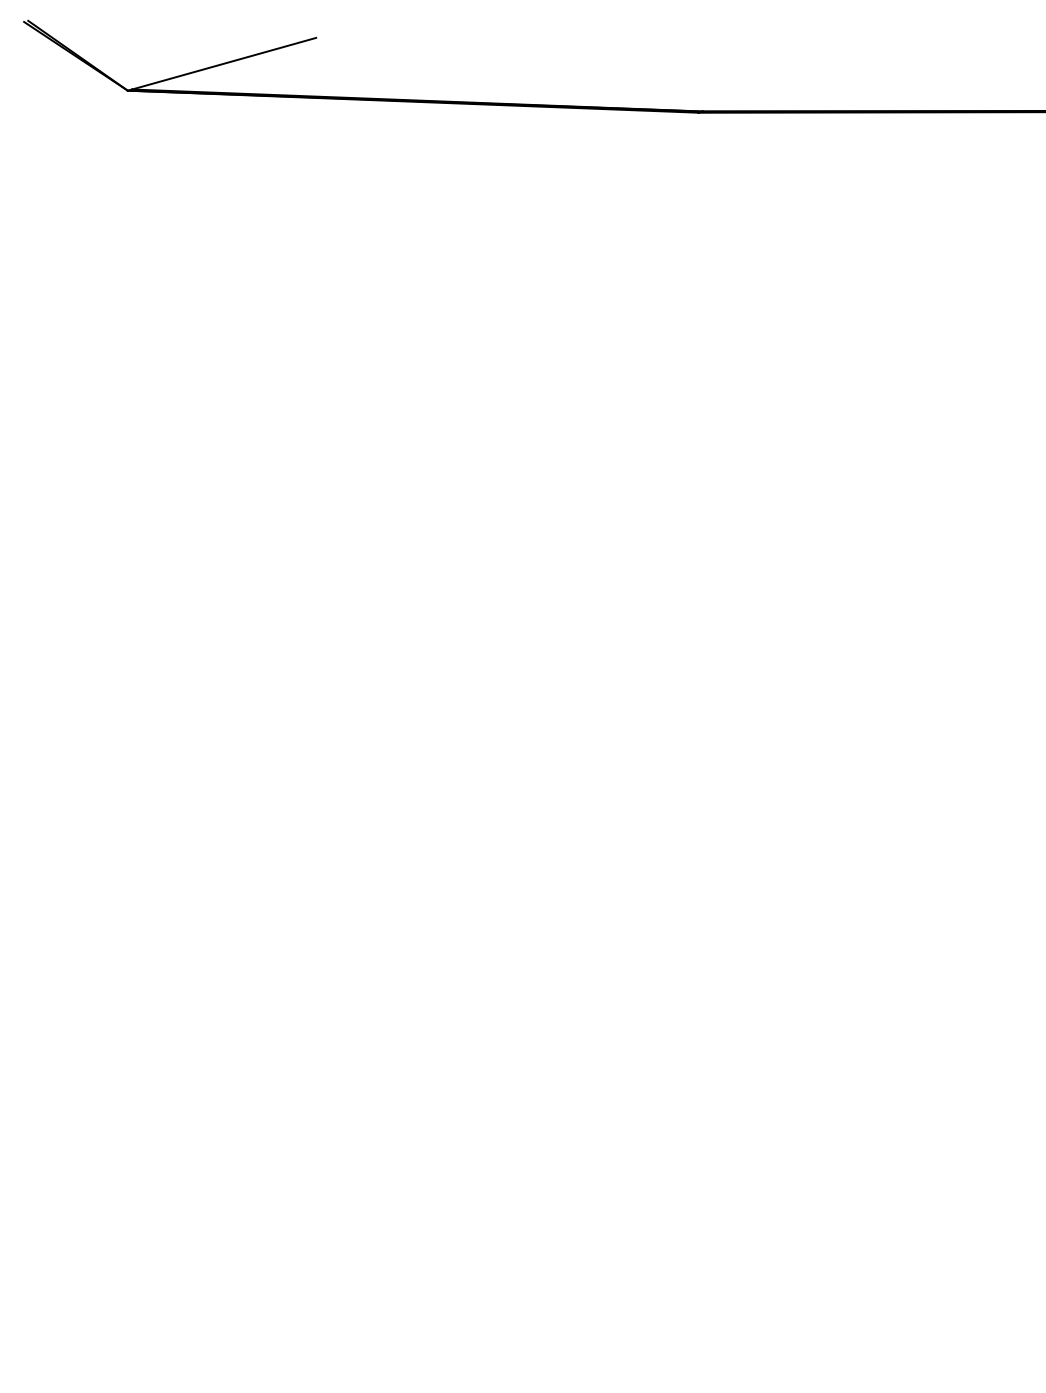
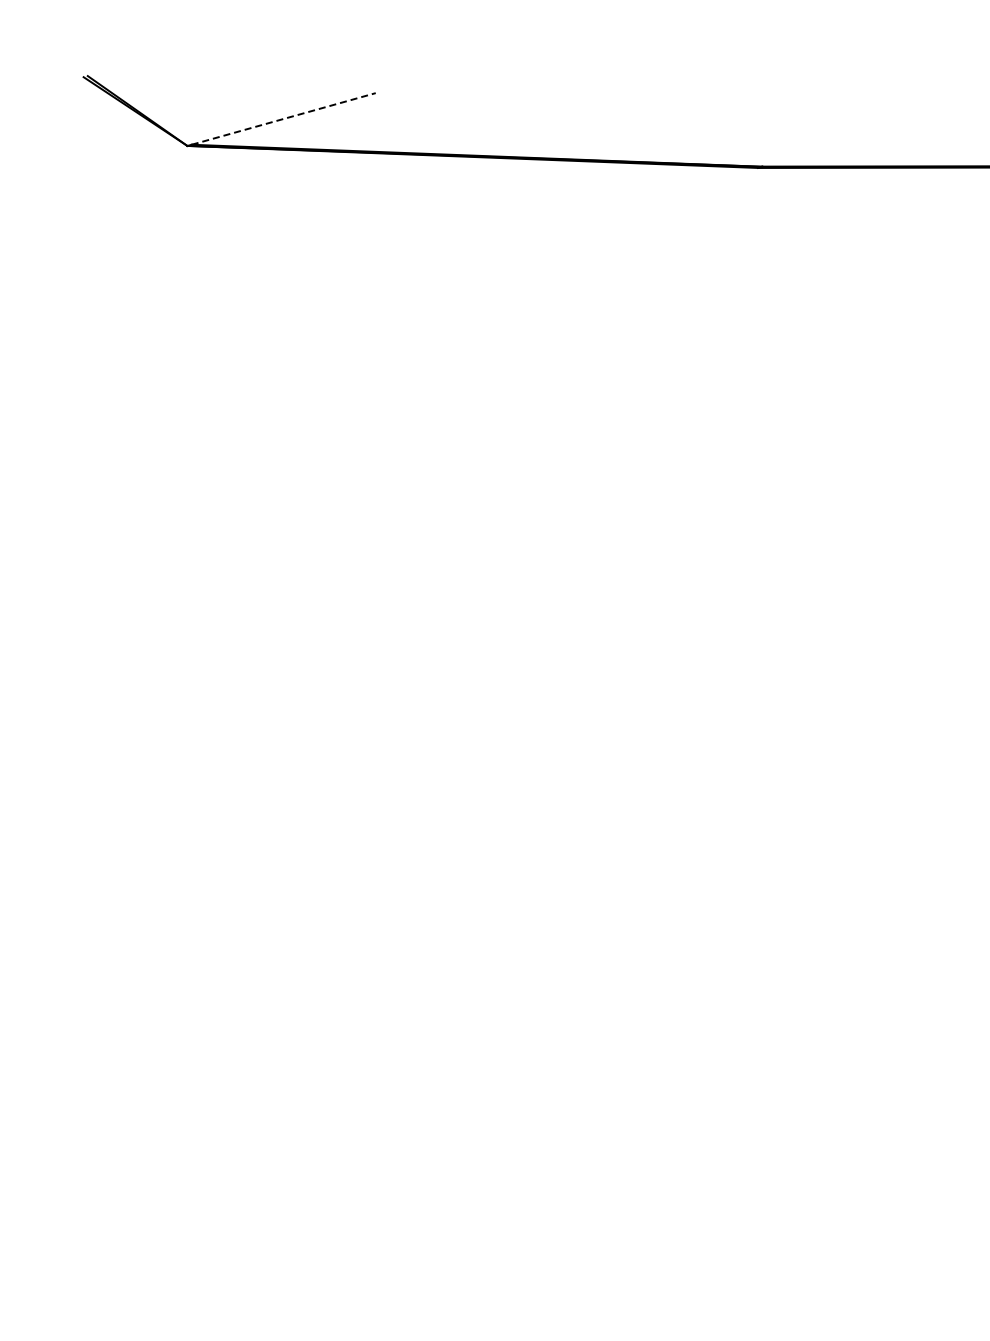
line: (224, 63) -> (284, 118), solid -> dashed

